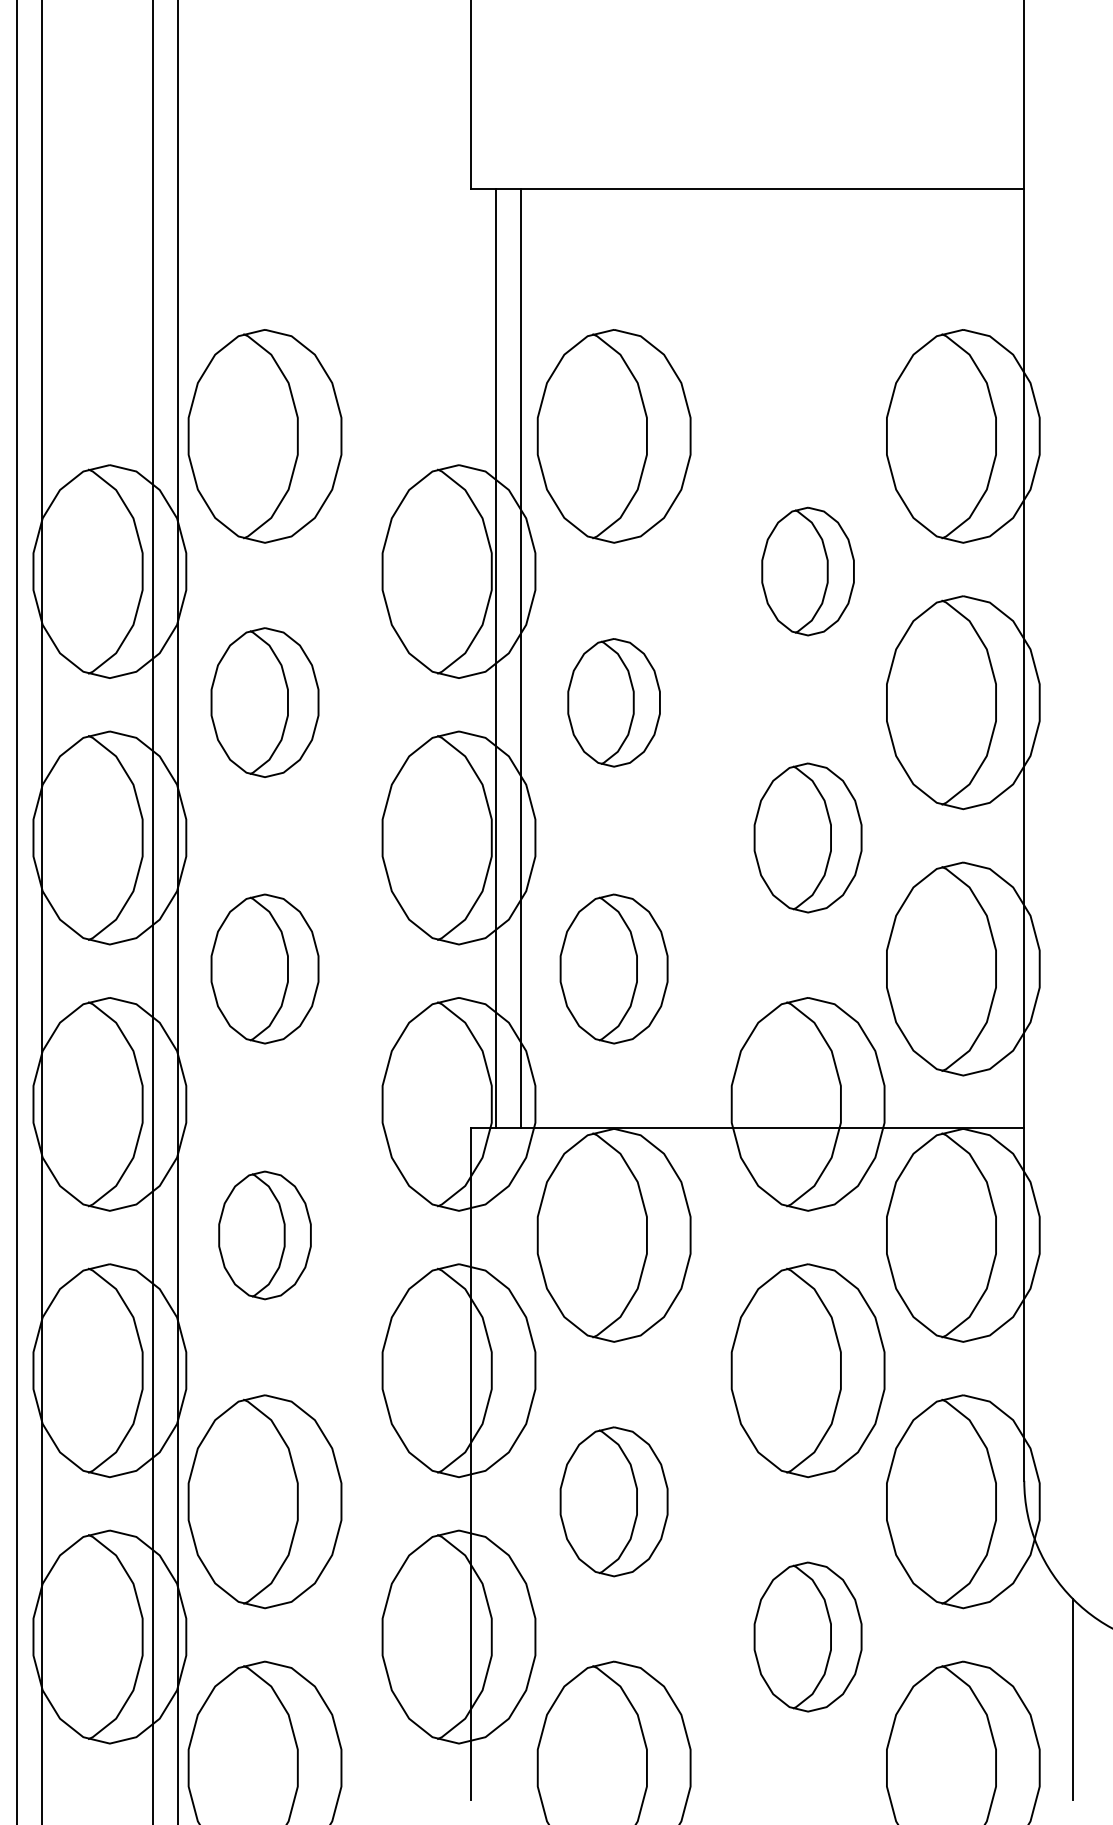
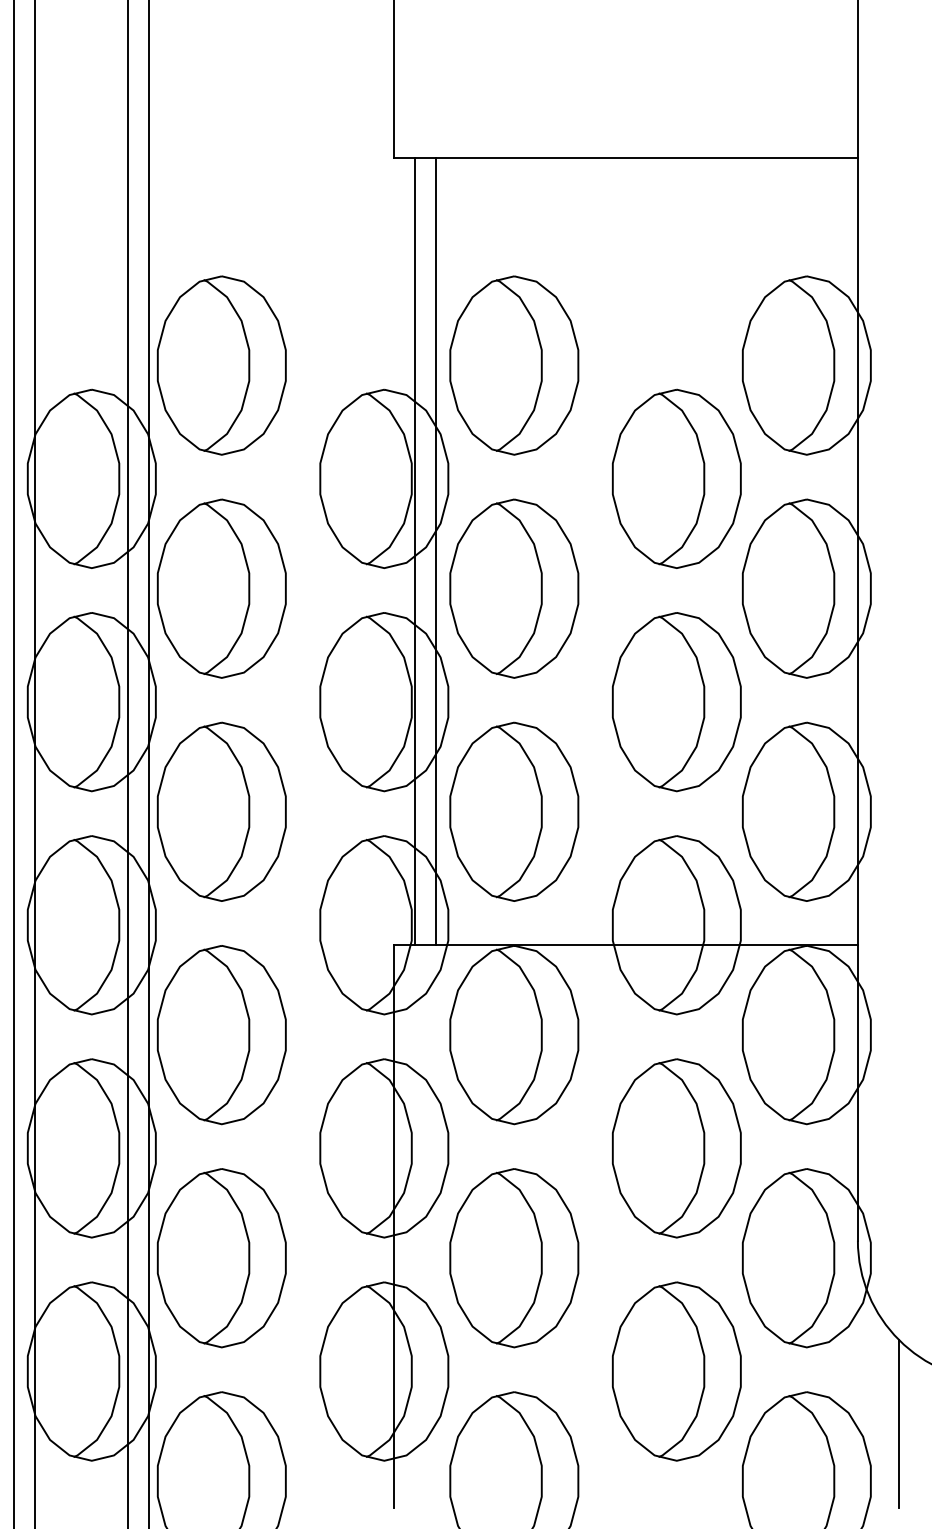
part: (807, 571) -> (676, 478), size x1.67
part: (264, 702) -> (221, 588), size x1.43
part: (613, 702) -> (513, 588), size x1.67
part: (807, 837) -> (676, 701), size x1.43
part: (264, 968) -> (221, 811), size x1.43
part: (613, 968) -> (513, 811), size x1.43
part: (264, 1235) -> (221, 1035), size x1.67
part: (613, 1501) -> (513, 1257), size x1.43
part: (807, 1636) -> (676, 1371), size x1.43

